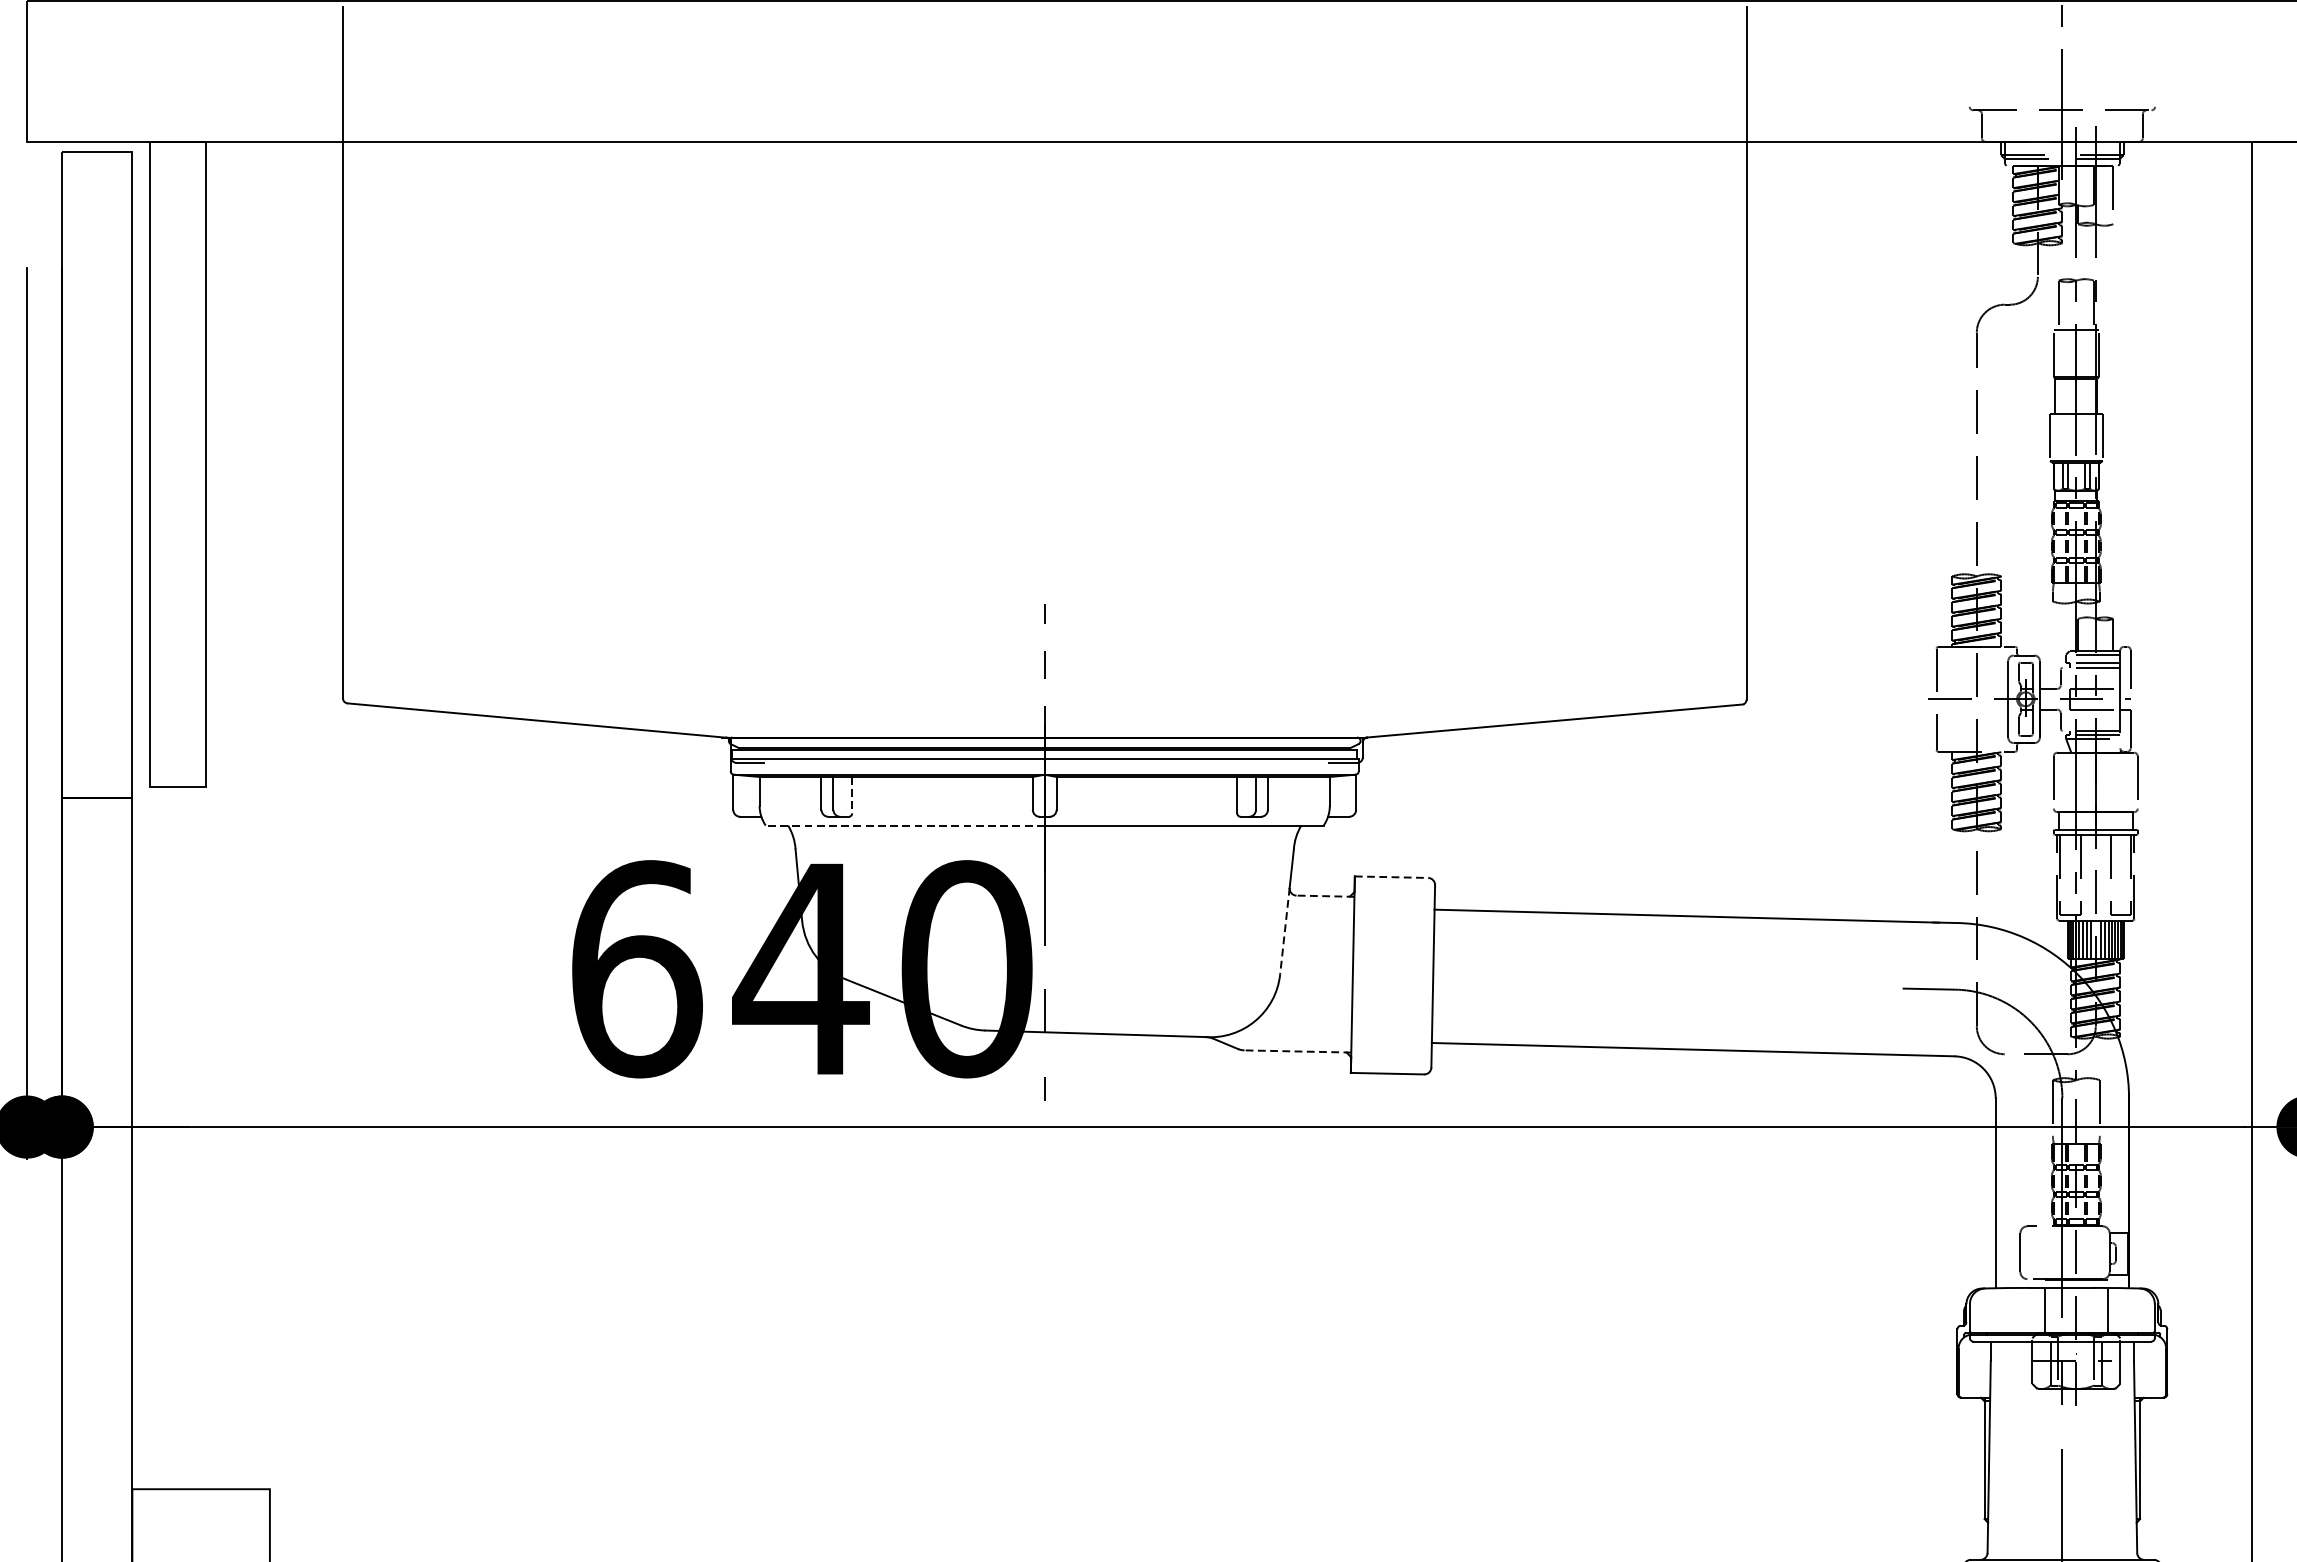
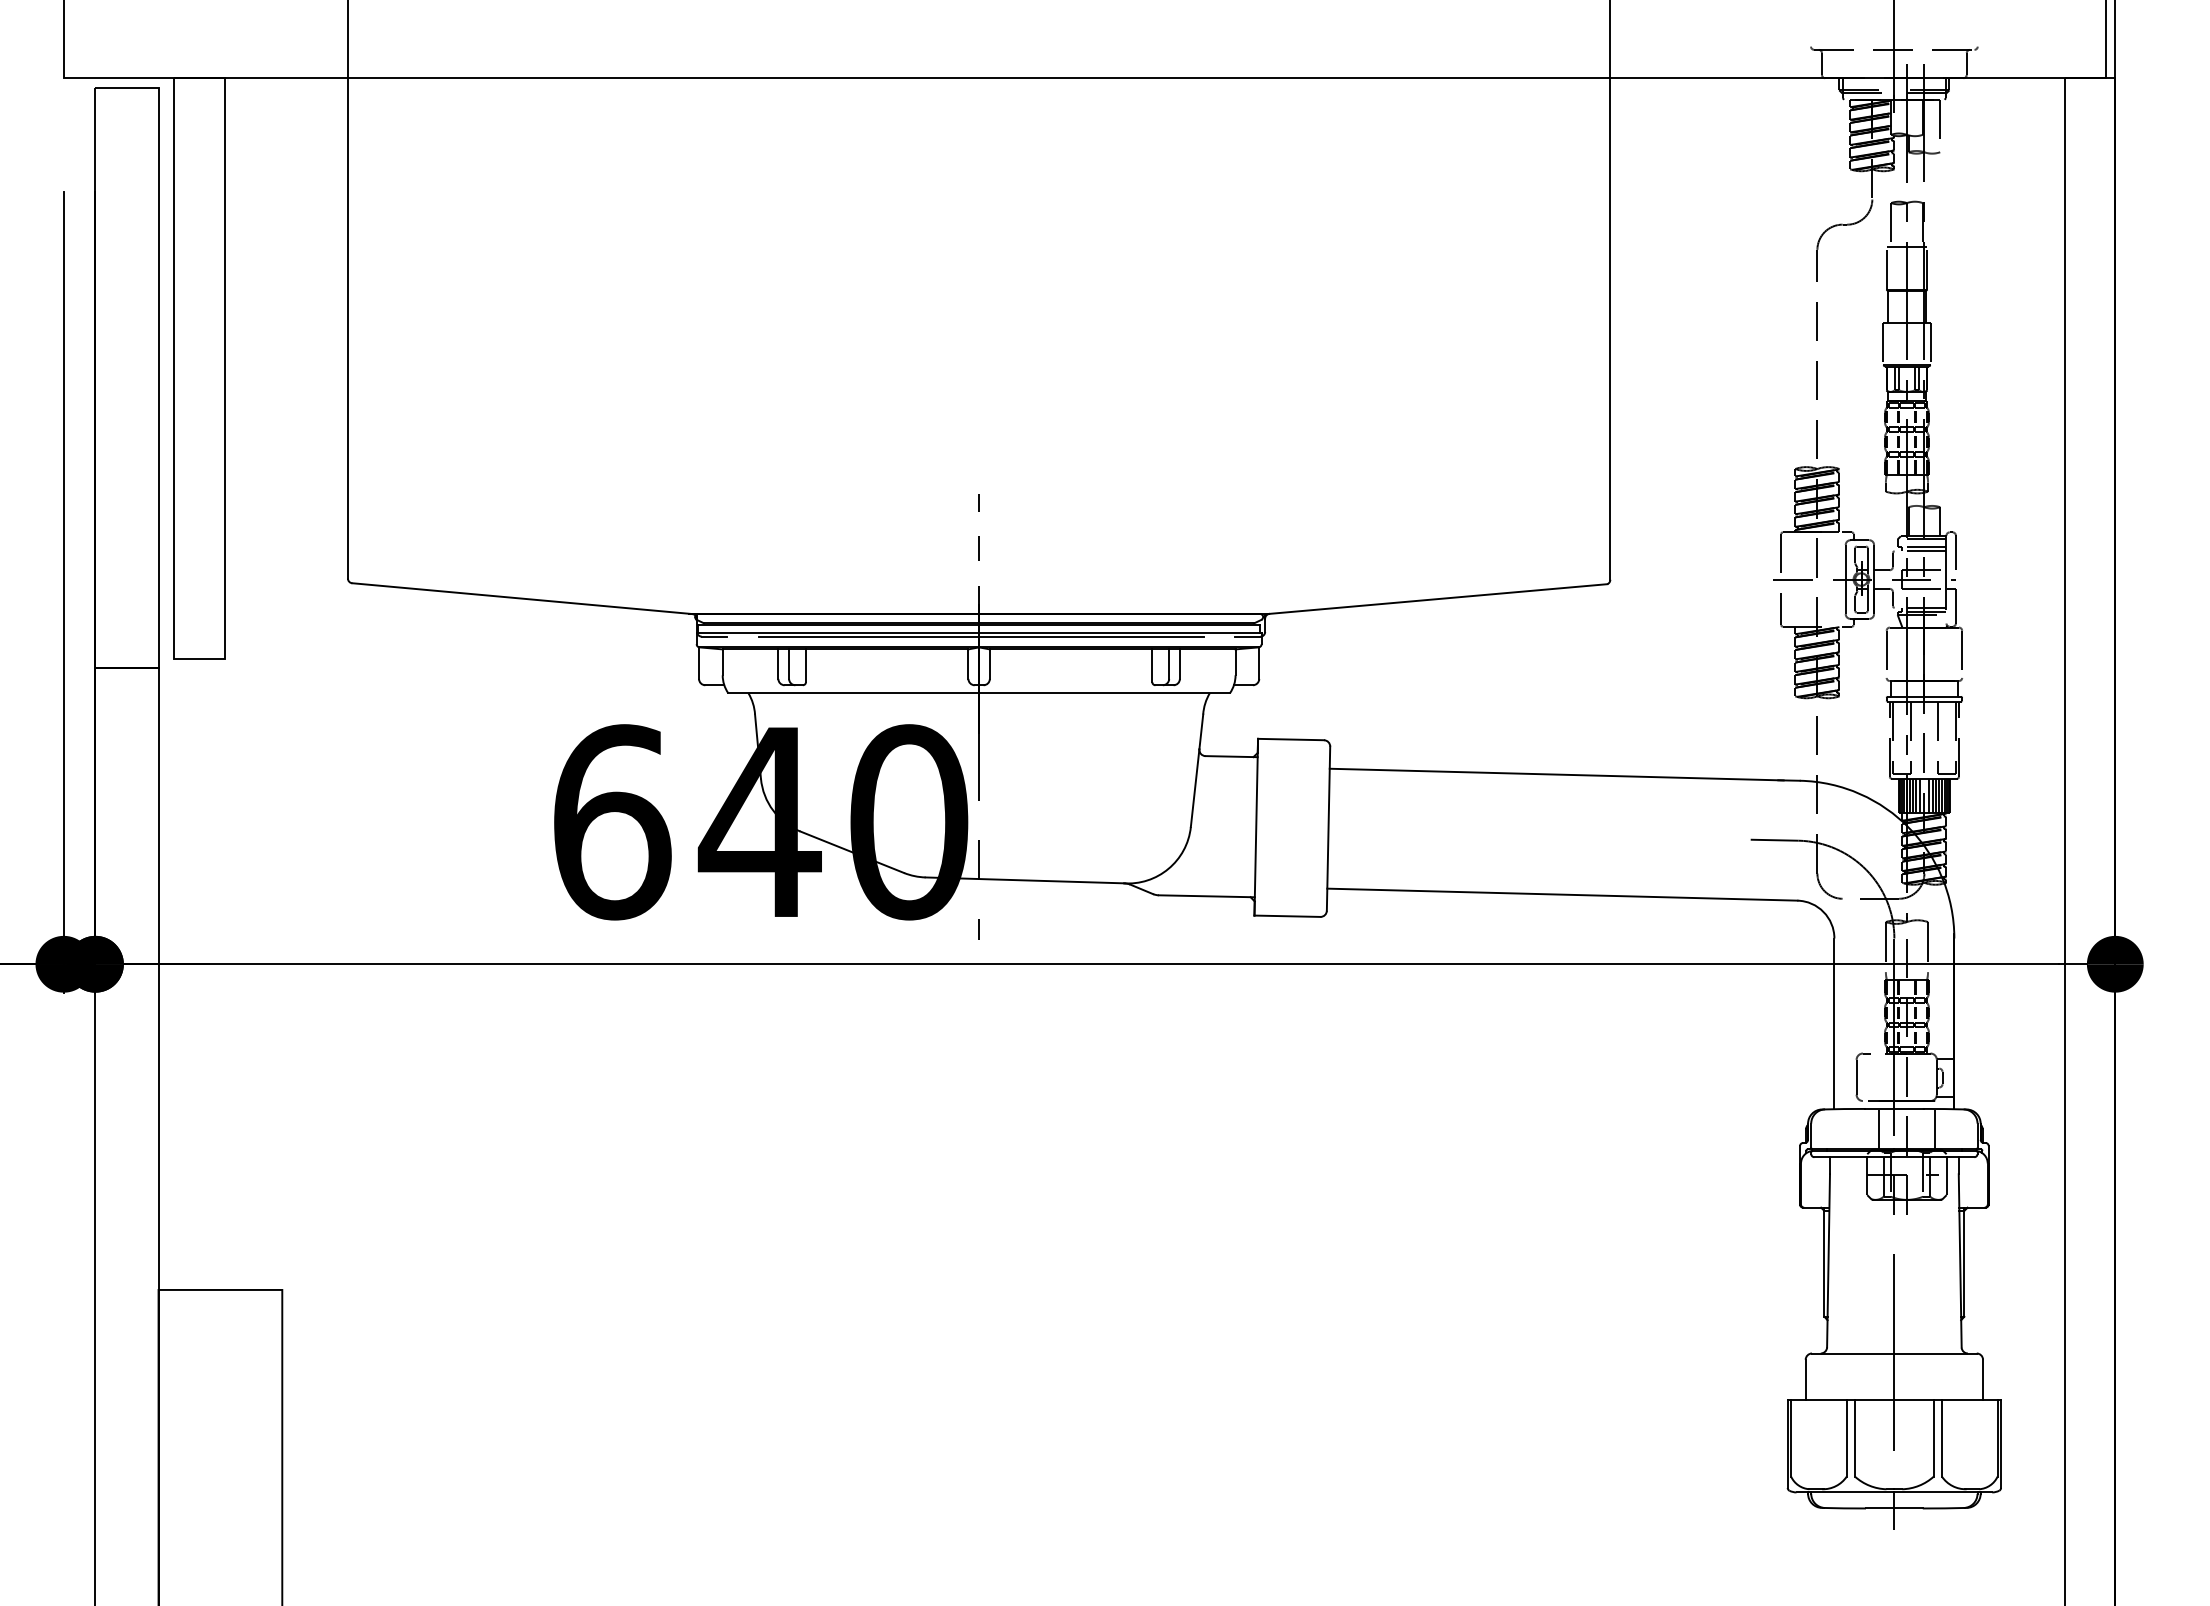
line: (1046, 762) -> (980, 636), added
line: (852, 795) -> (806, 666), dashed -> solid
line: (905, 825) -> (853, 693), dashed -> solid
line: (1392, 877) -> (1291, 739), dashed -> solid
line: (1325, 896) -> (1231, 756), dashed -> solid
line: (1285, 931) -> (1195, 788), dashed -> solid
line: (1297, 1051) -> (1206, 896), dashed -> solid

